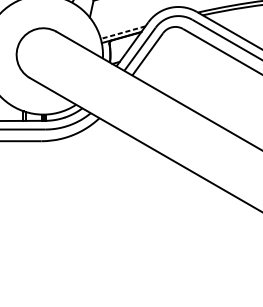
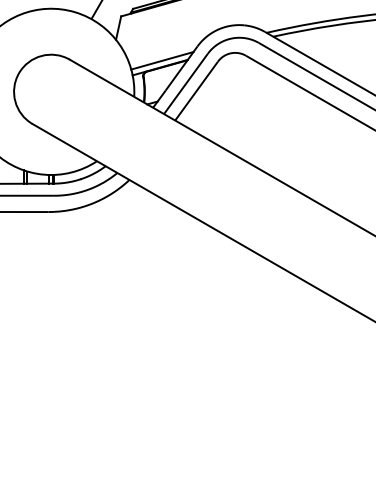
line: (122, 32) -> (161, 60), dashed -> solid

